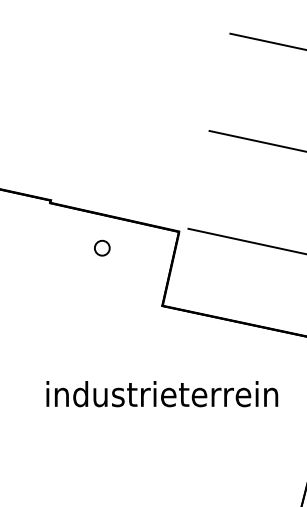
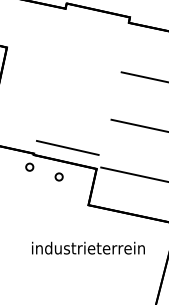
line: (119, 187) -> (67, 147), added
part: (41, 226) -> (29, 166), added

